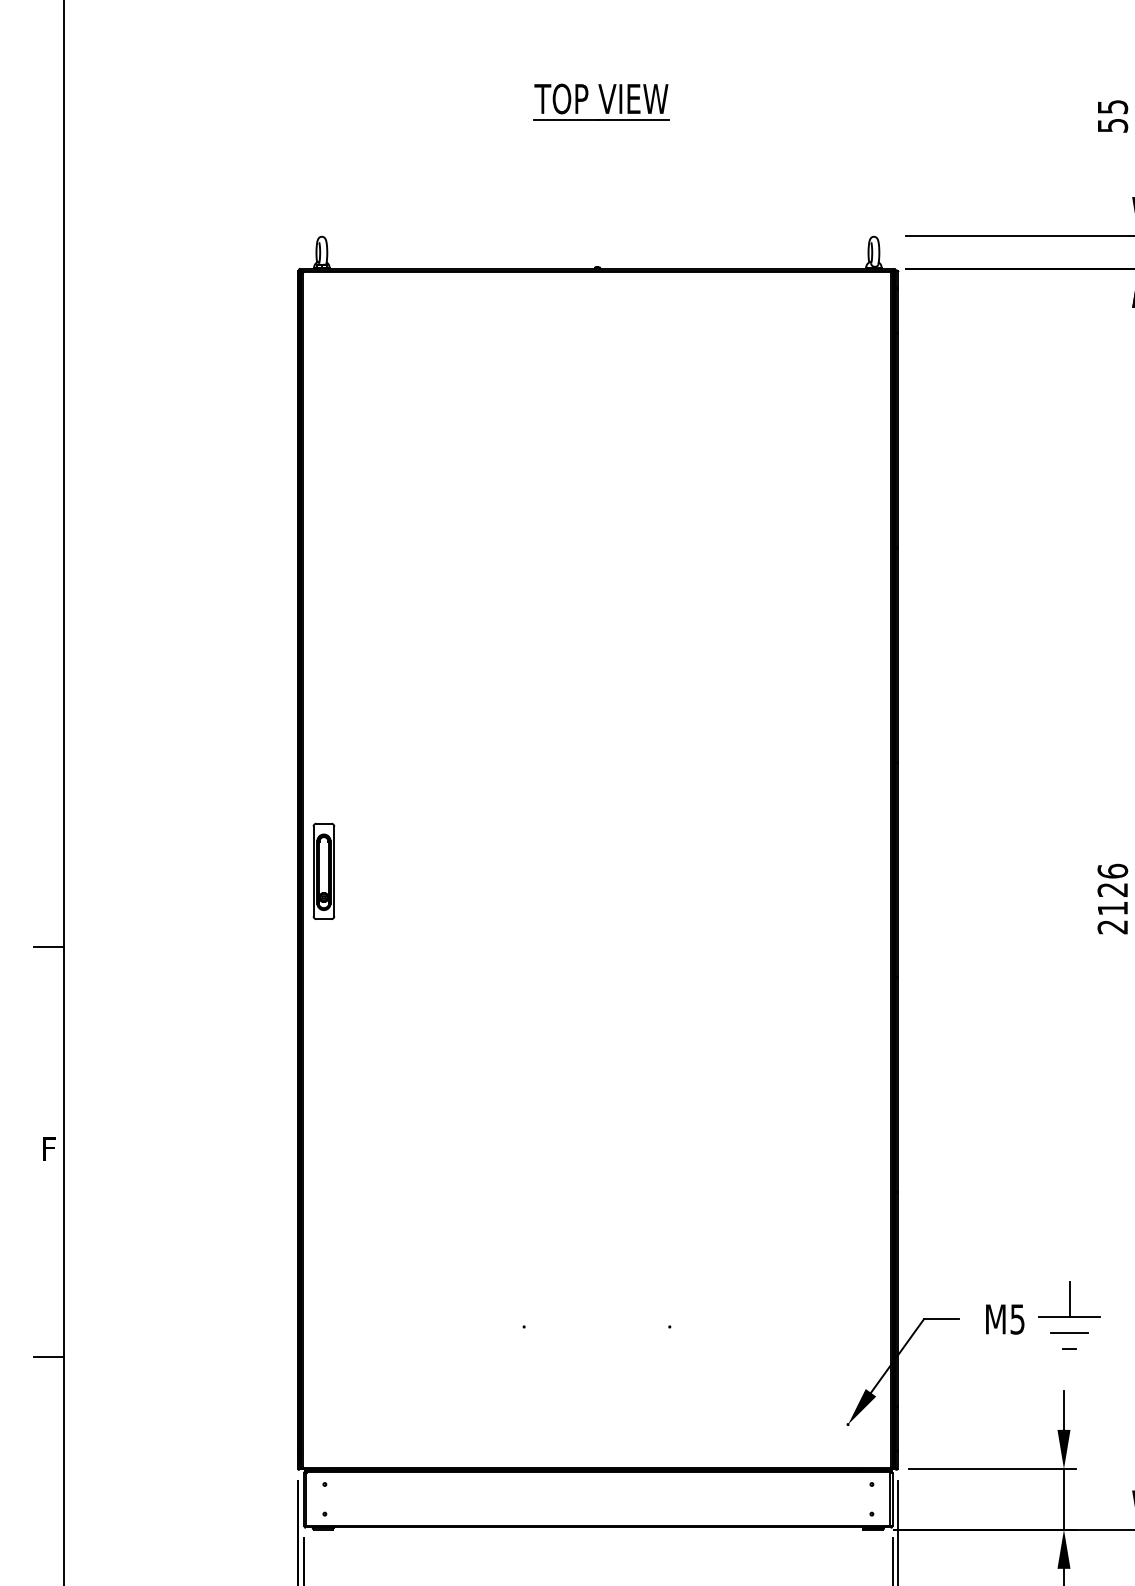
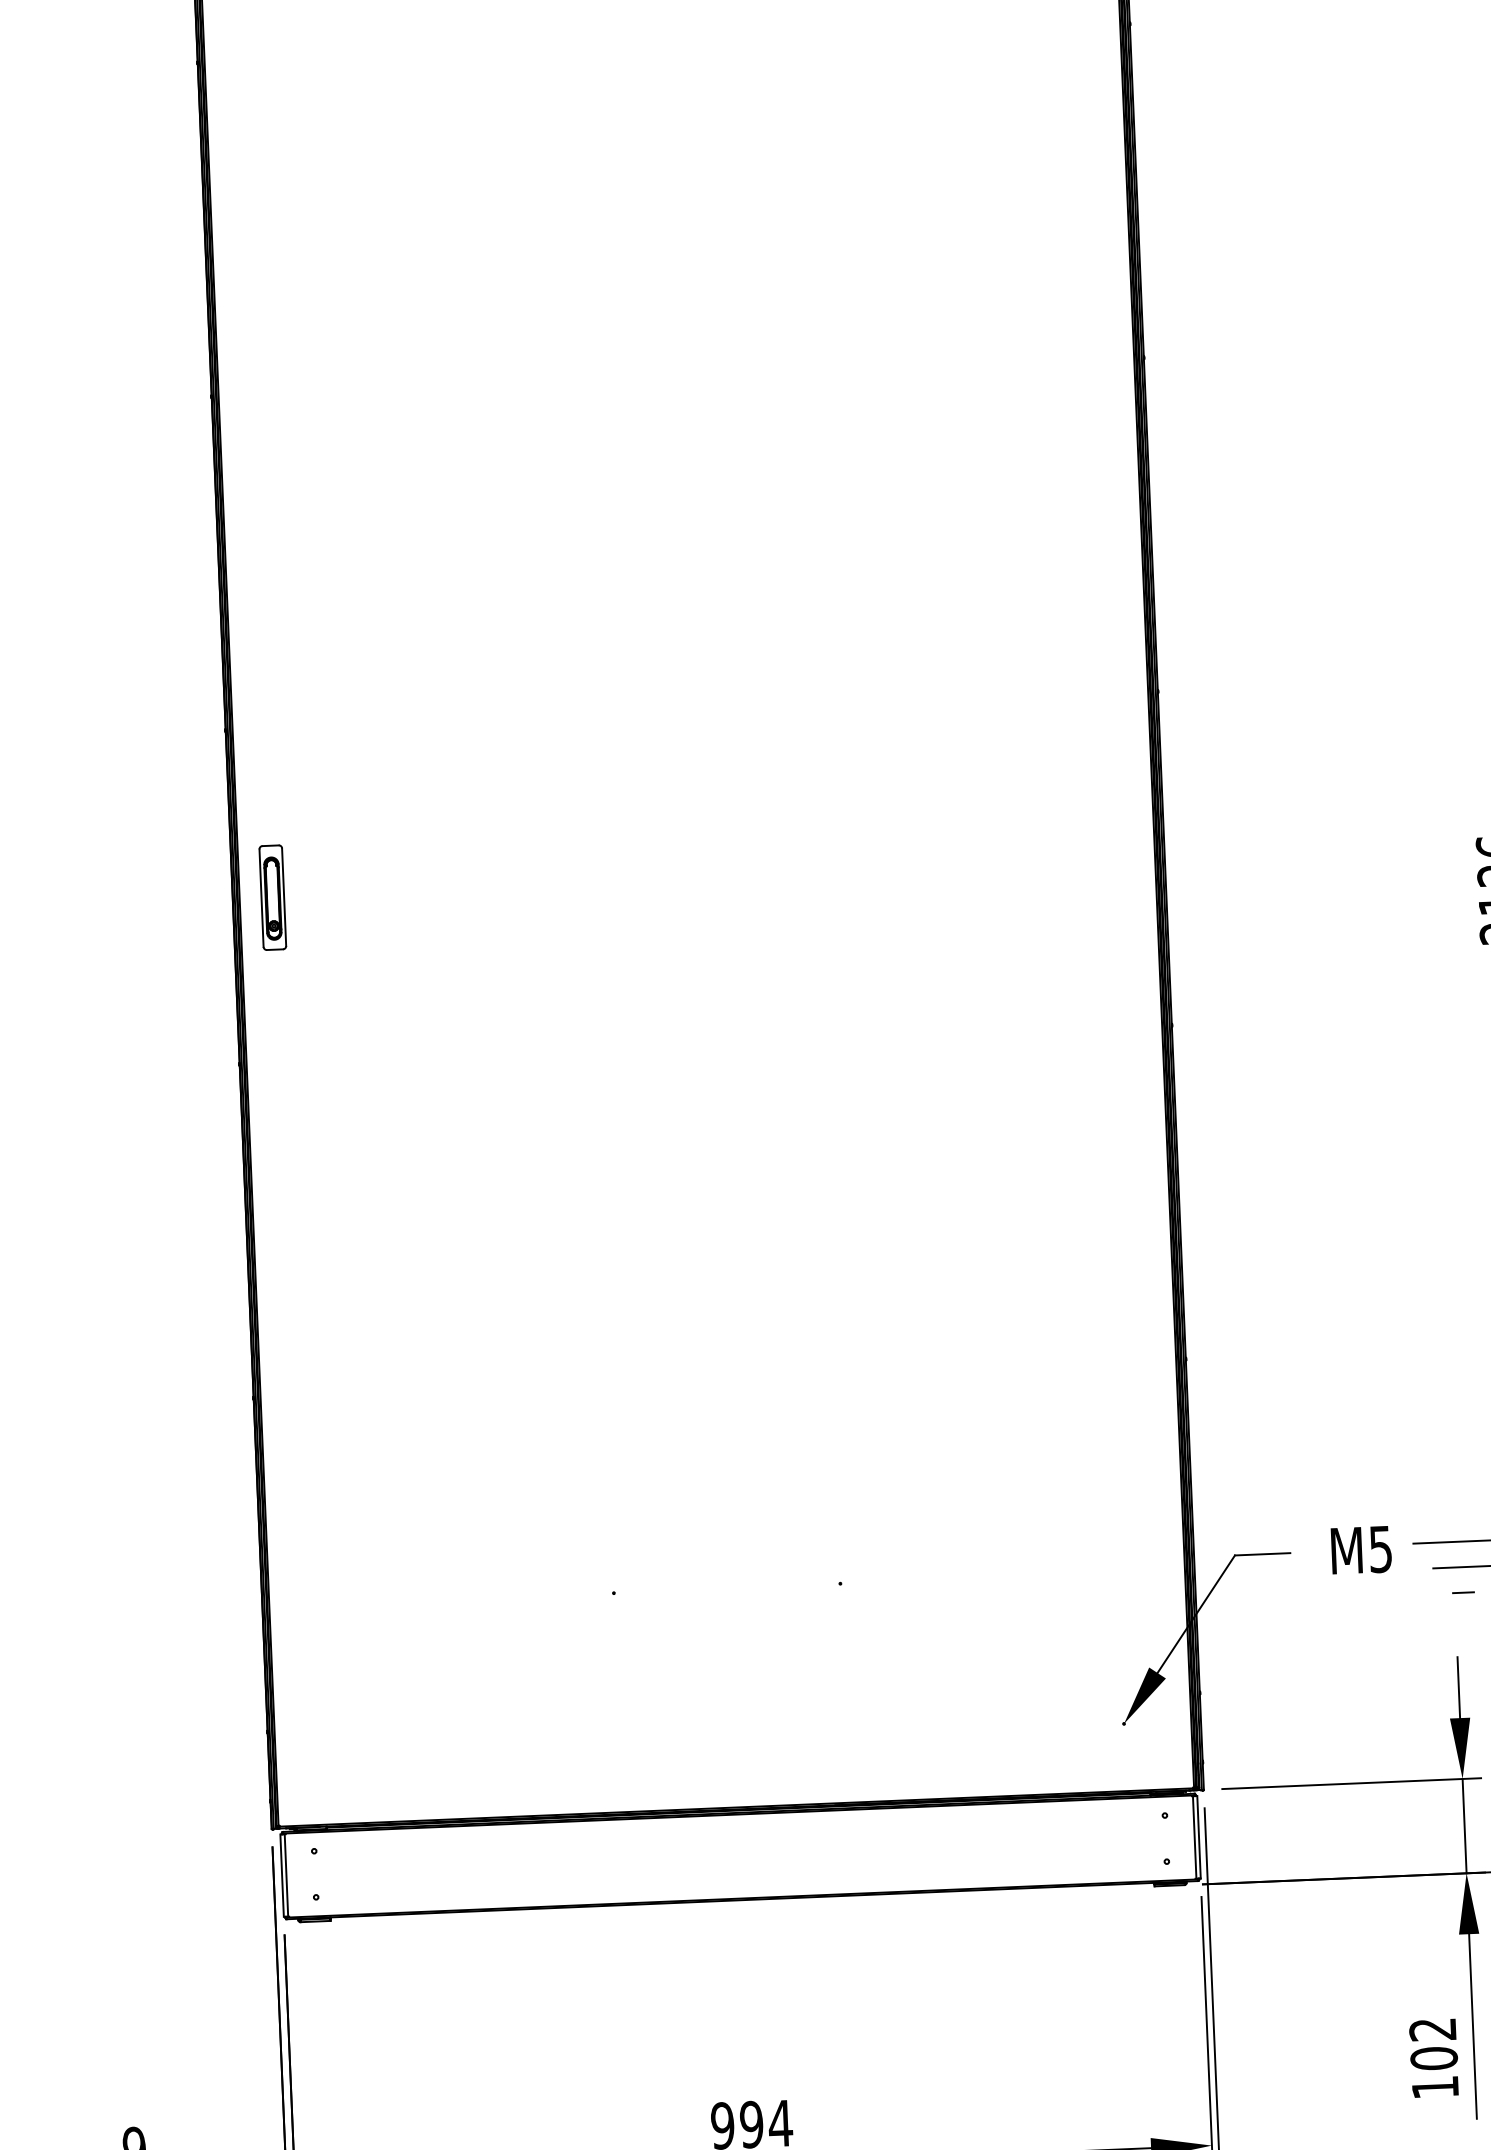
part: (323, 870) -> (272, 896), size x0.7
line: (1069, 1299) -> (1460, 1514), removed

